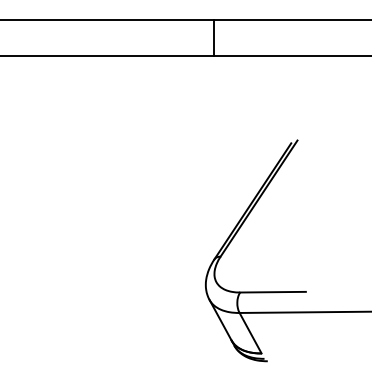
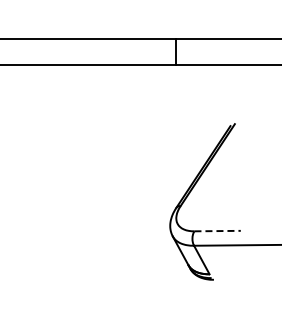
line: (274, 292) -> (218, 231), solid -> dashed

